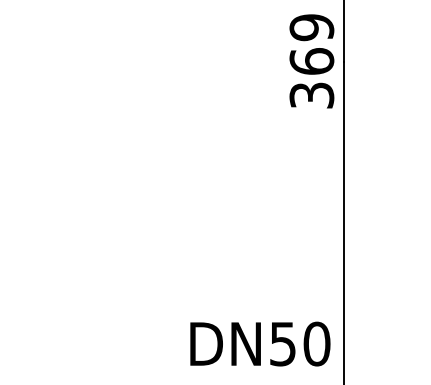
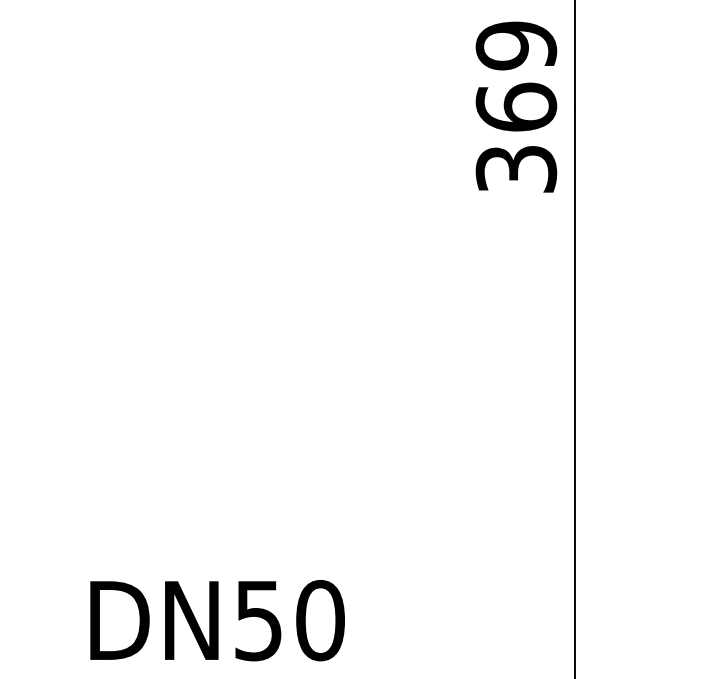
text: (260, 343) -> (217, 619), moved

